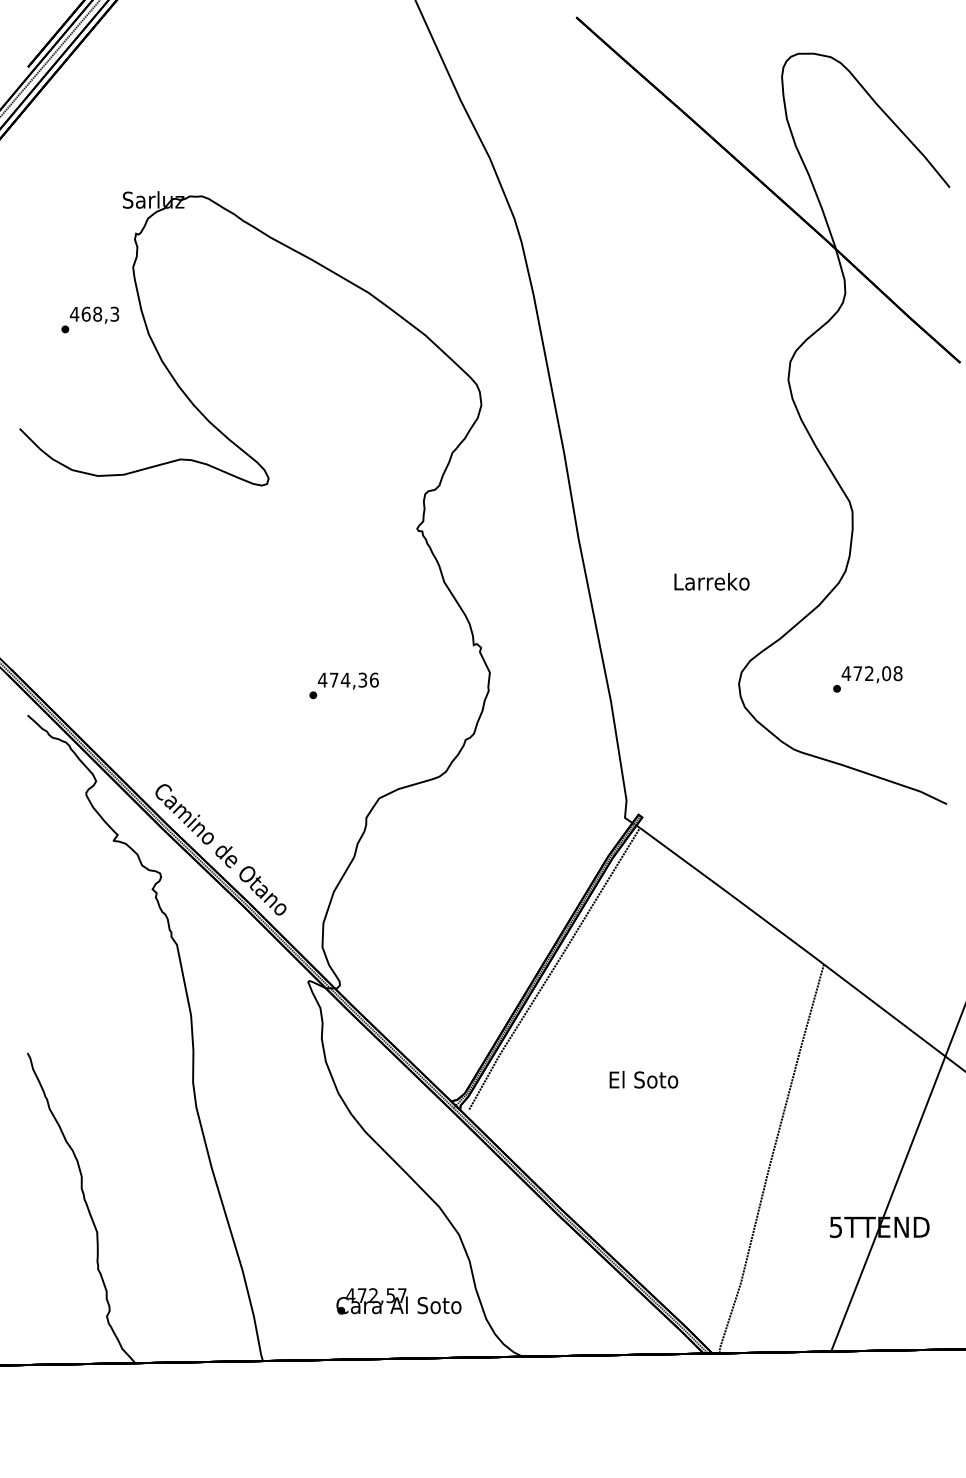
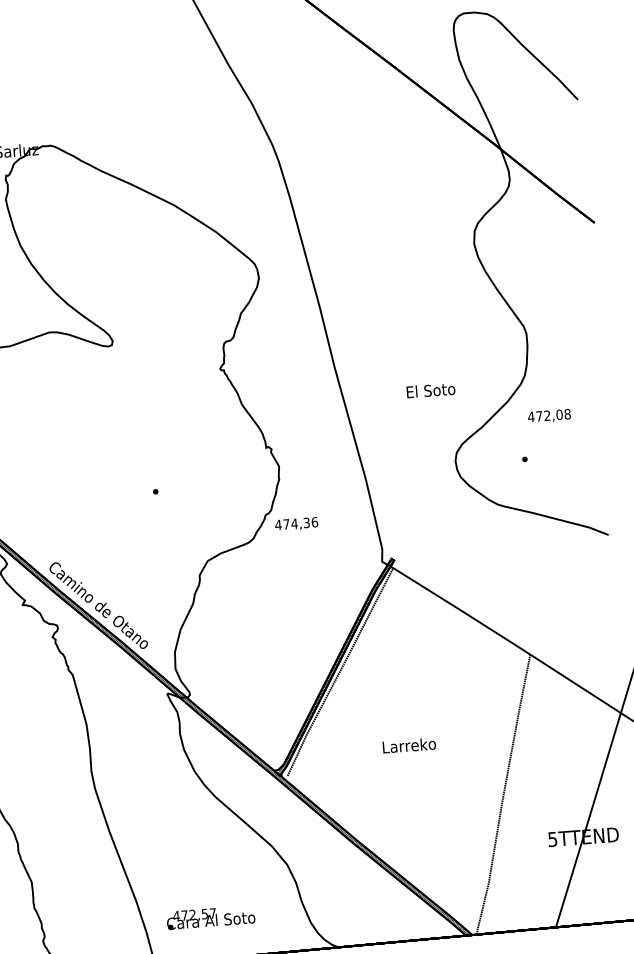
text: (711, 581) -> (430, 390), Larreko -> El Soto
text: (871, 674) -> (548, 416), moved
text: (348, 680) -> (296, 523), moved
text: (643, 1079) -> (409, 745), El Soto -> Larreko
text: (398, 1301) -> (210, 917), moved

